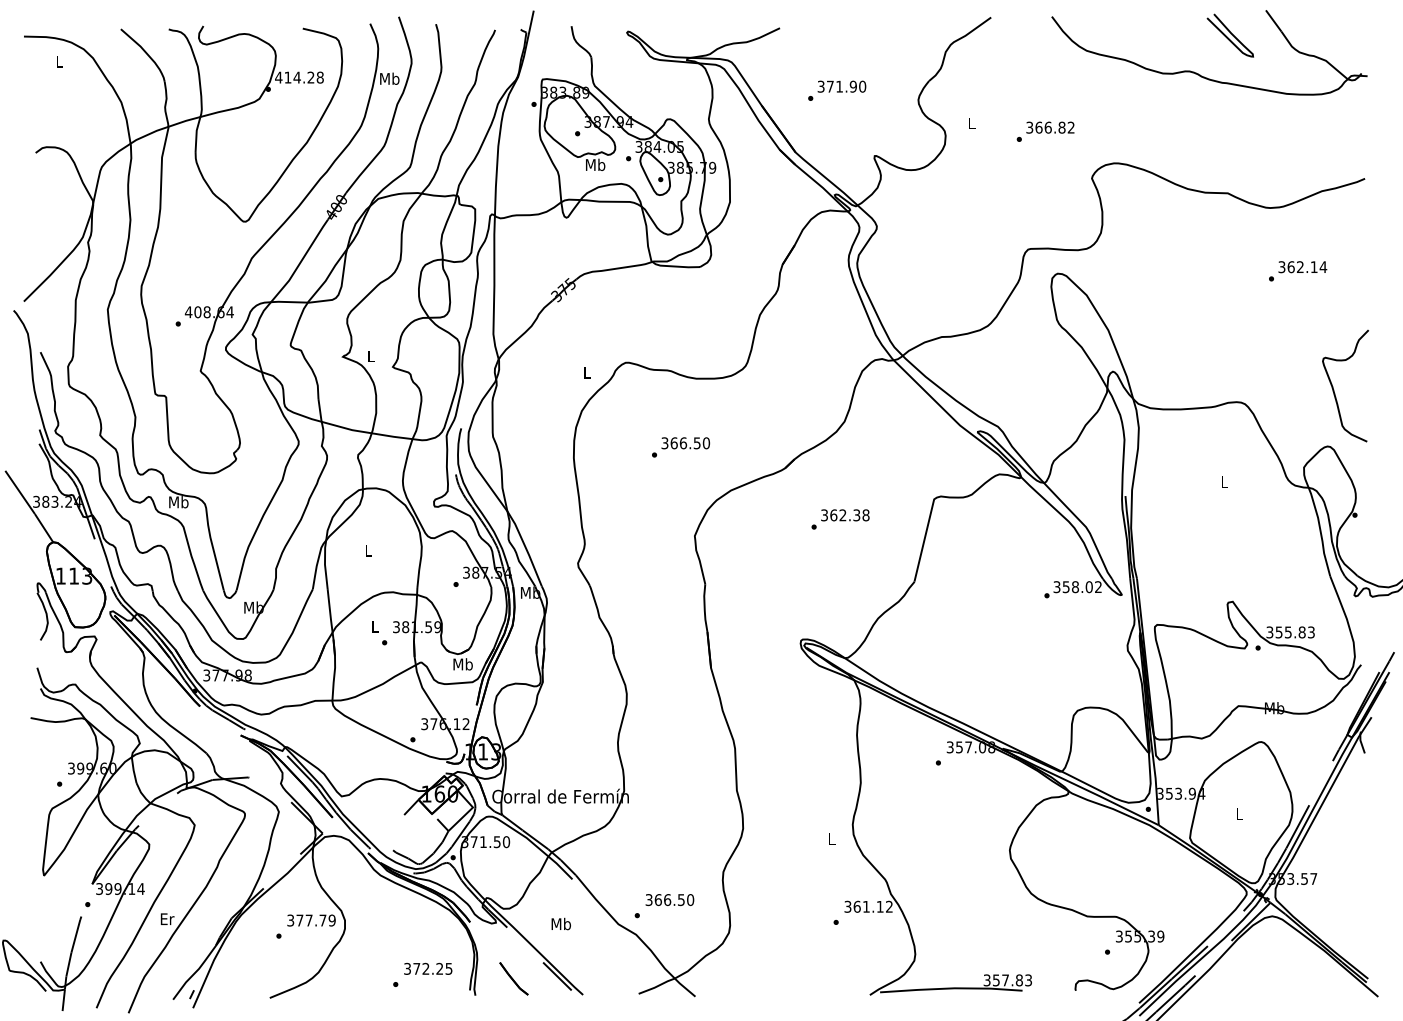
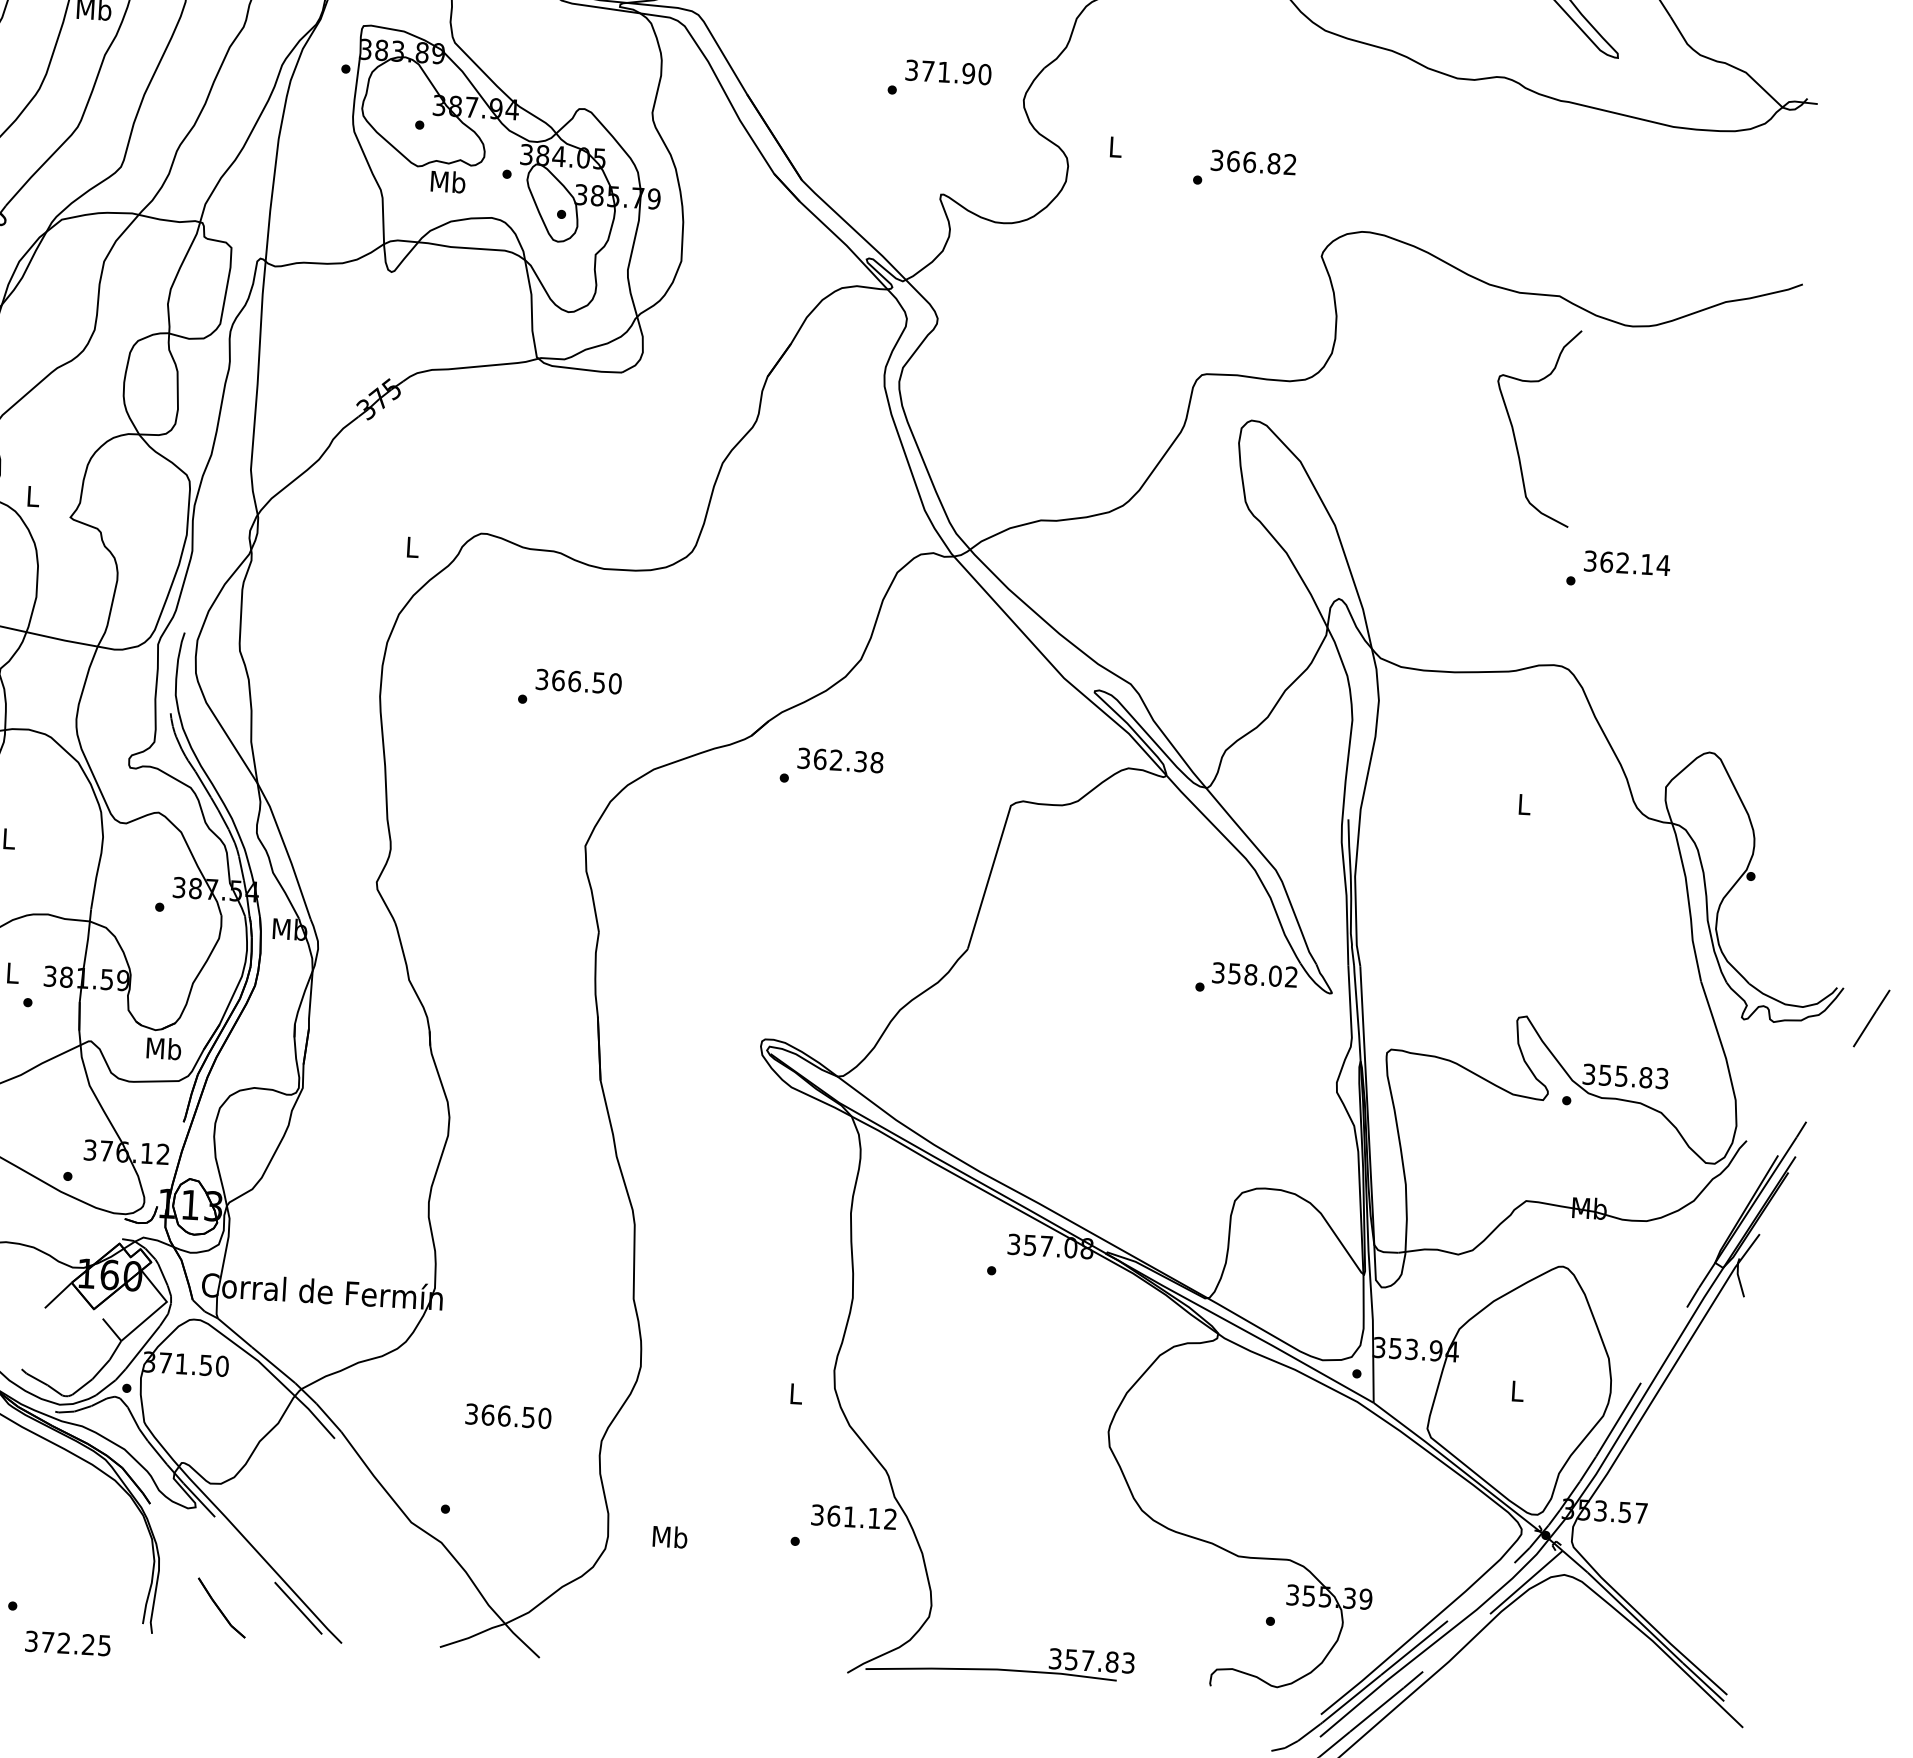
text: (837, 90) -> (940, 78), moved
text: (1298, 271) -> (1619, 570), moved
curve: (1334, 389) -> (1515, 431), moved
text: (840, 519) -> (831, 767), moved
text: (669, 900) -> (507, 1417), moved
text: (560, 923) -> (668, 1535), moved
text: (428, 968) -> (68, 1642), moved

